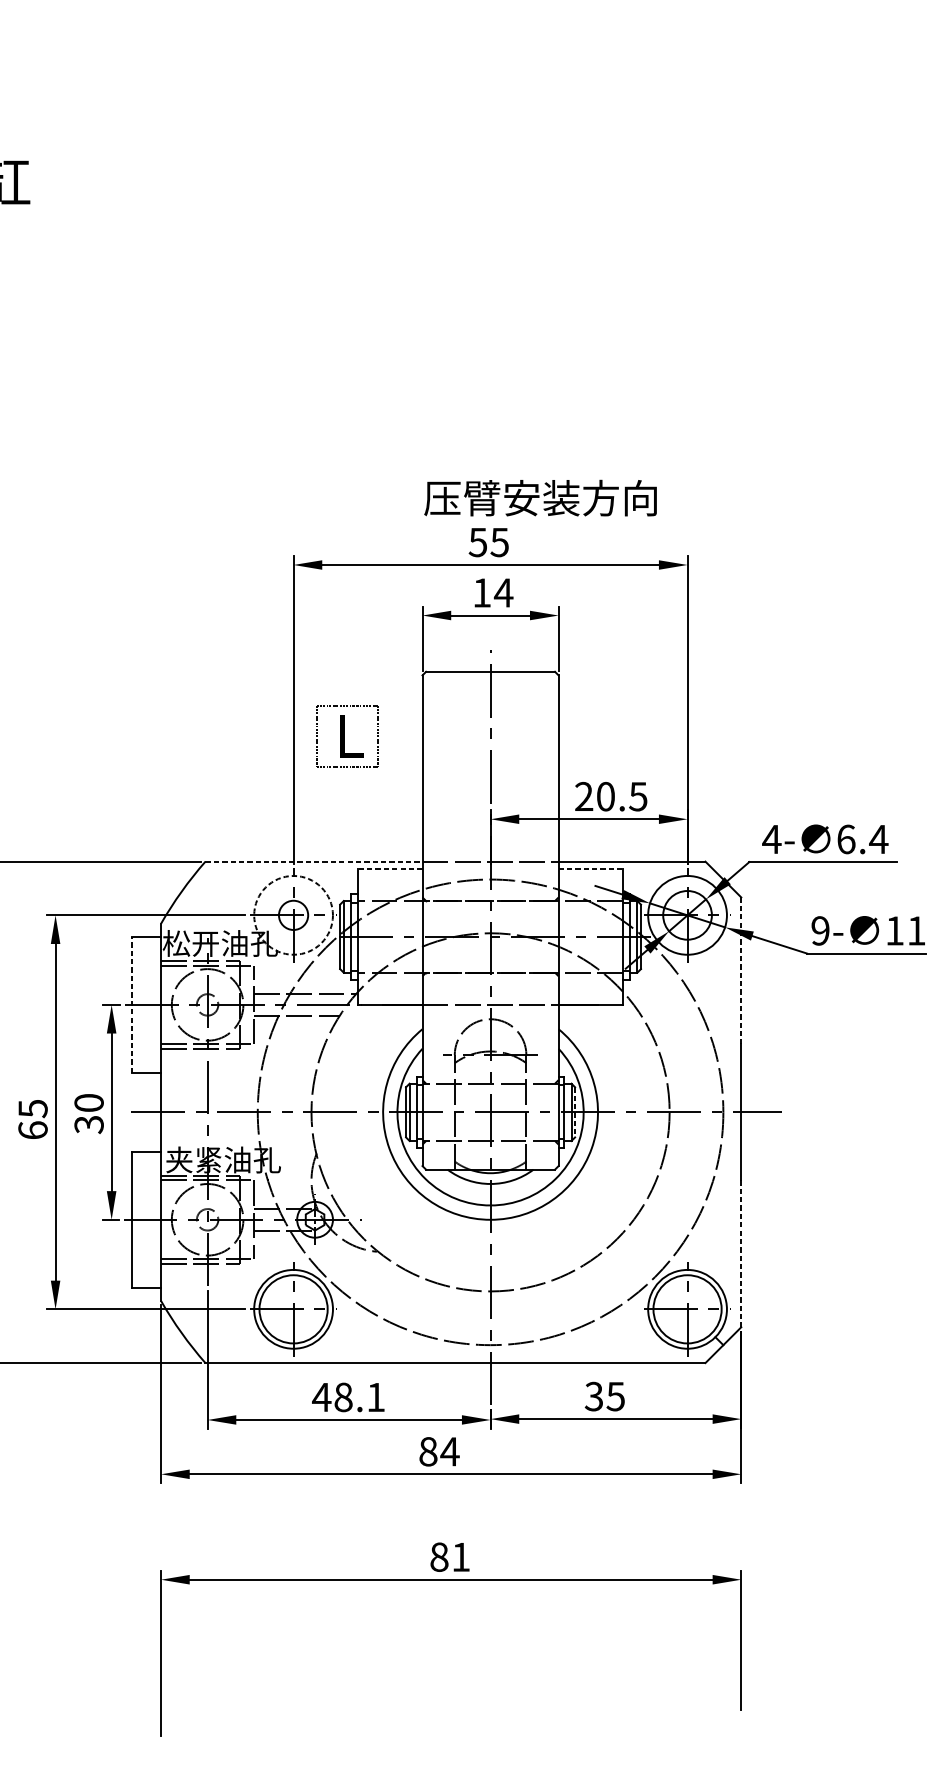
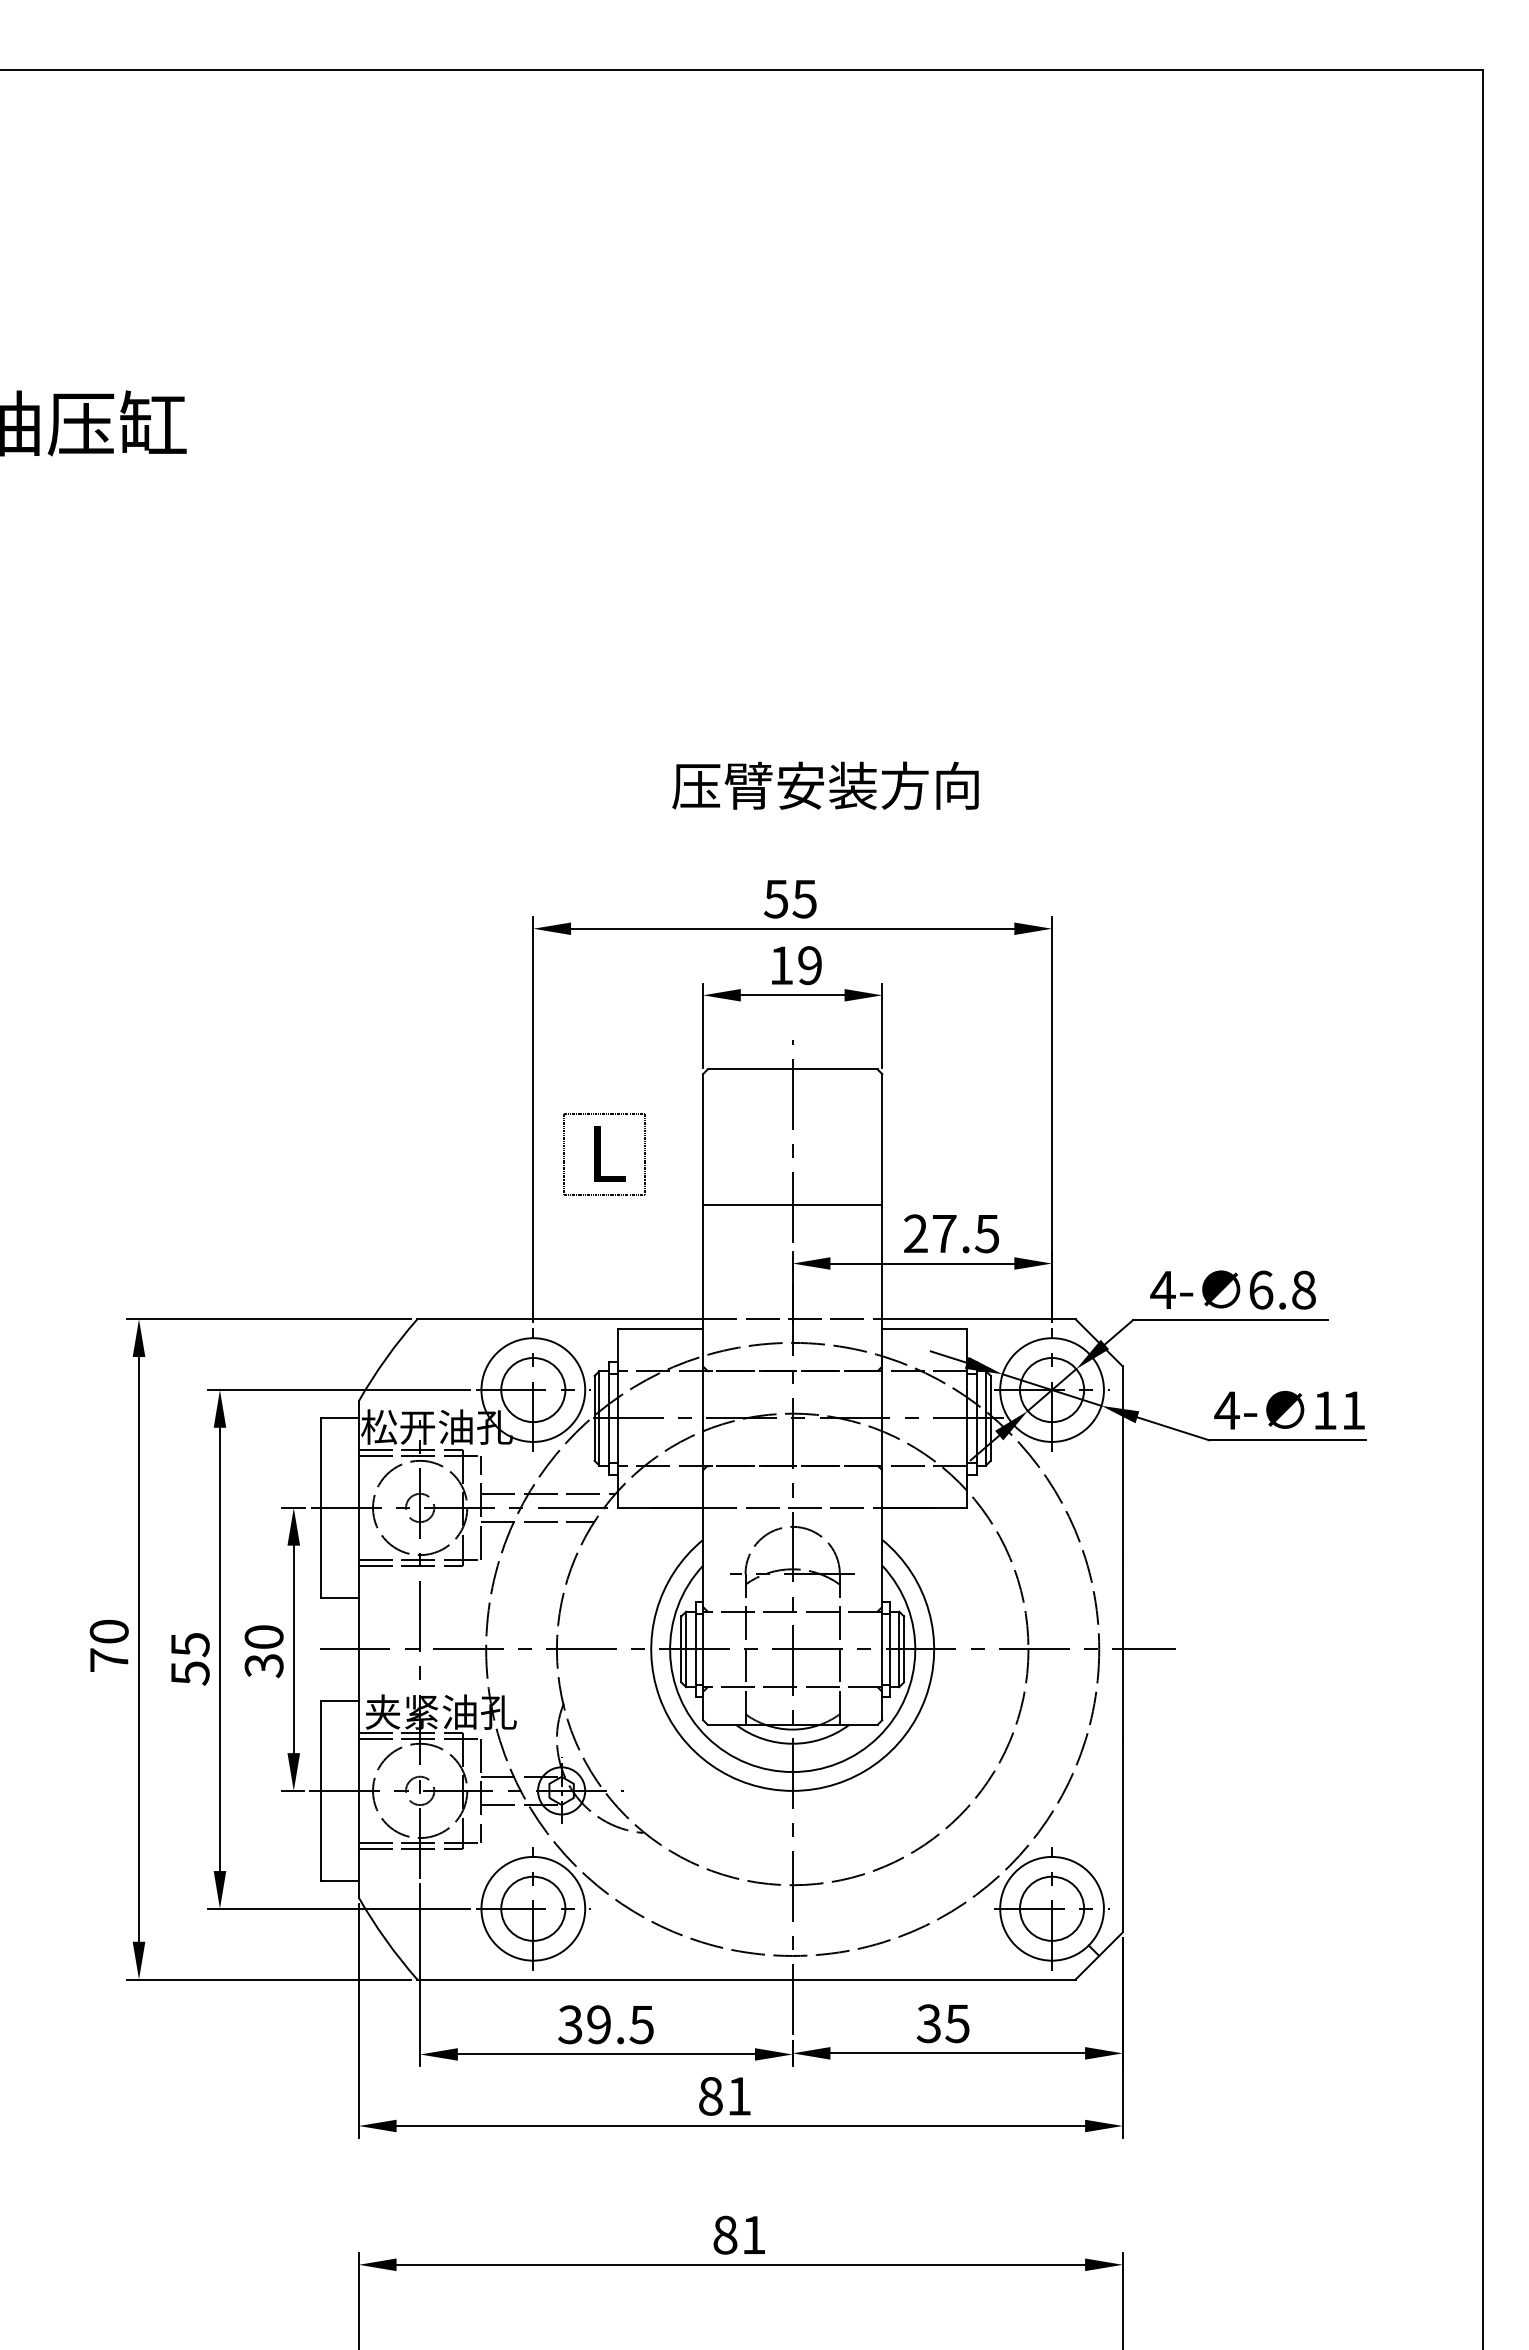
text: (540, 497) -> (825, 785), moved
text: (503, 592) -> (809, 965), 14 -> 19
line: (490, 775) -> (792, 1205), added
text: (605, 796) -> (944, 1233), 20.5 -> 27.5
text: (878, 838) -> (1303, 1289), 6.4 -> 6.8
line: (314, 861) -> (560, 1319), dashed -> solid
line: (390, 868) -> (660, 1328), dashed -> solid
line: (591, 868) -> (925, 1328), dashed -> solid
circle: (293, 914) -> (533, 1389), dashed -> solid
circle: (293, 915) -> (533, 1390), size x1.67
text: (820, 930) -> (1226, 1410), 9- -> 4-
line: (741, 971) -> (1122, 1463), dashed -> solid
line: (132, 1004) -> (321, 1507), dashed -> solid
line: (574, 1112) -> (903, 1649), dashed -> solid
text: (32, 1130) -> (189, 1673), 65 -> 55
line: (741, 1253) -> (1122, 1835), dashed -> solid
circle: (293, 1309) -> (533, 1908), size x0.71
circle: (687, 1309) -> (1052, 1908), size x0.71
text: (348, 1397) -> (605, 2024), 48.1 -> 39.5
text: (450, 1451) -> (739, 2096), 84 -> 81

